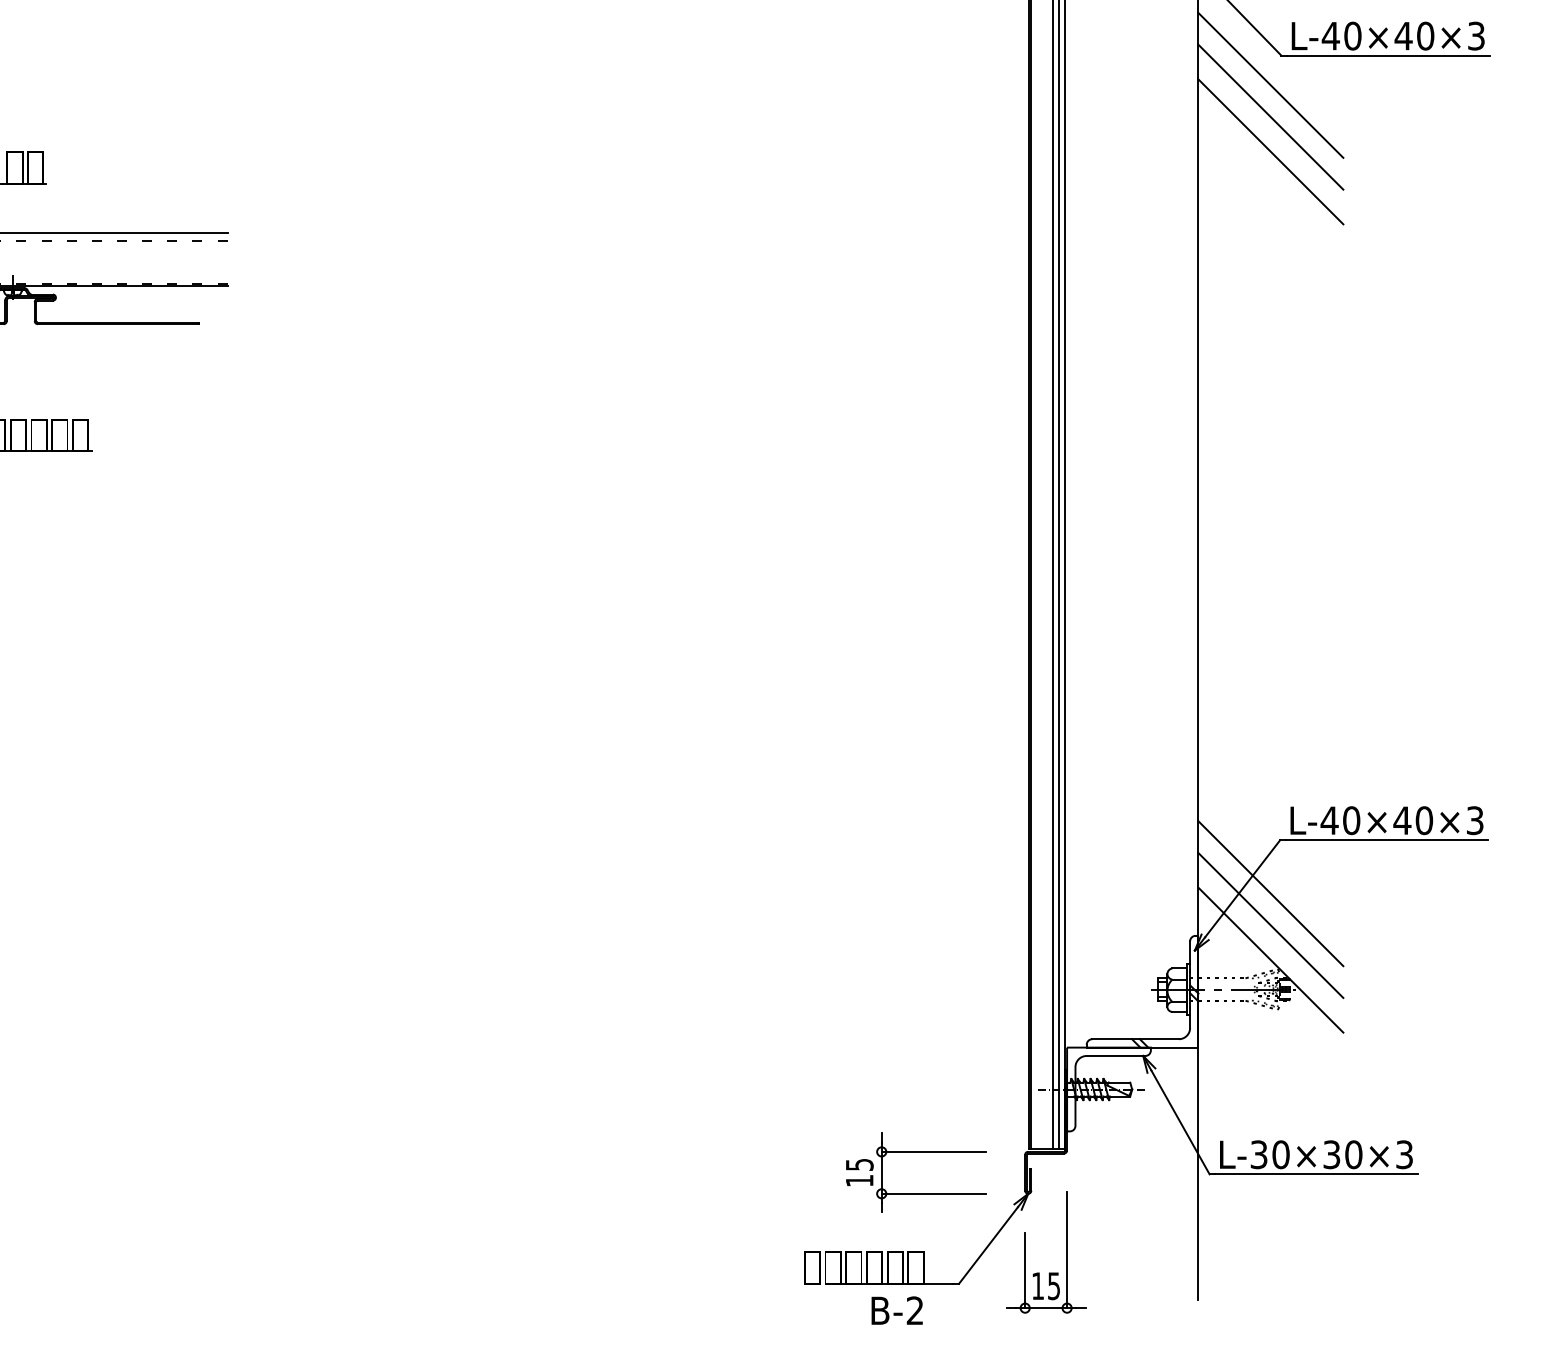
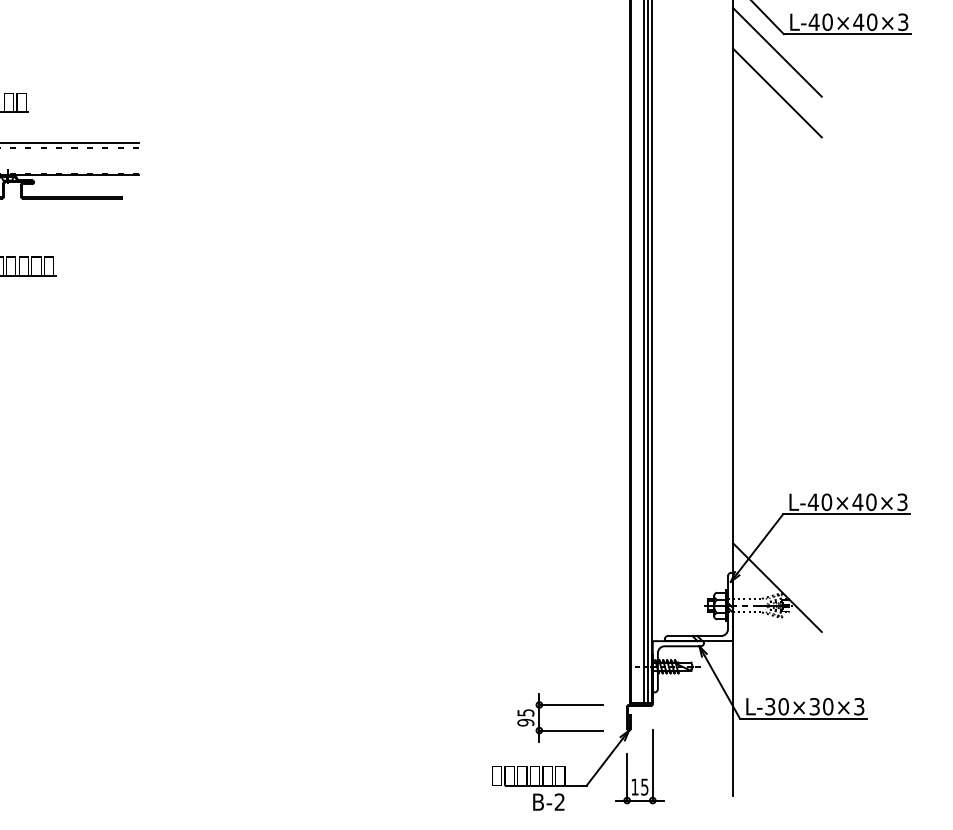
line: (1270, 116) -> (777, 71), removed
line: (1270, 892) -> (777, 546), removed
line: (1270, 925) -> (777, 566), removed
text: (859, 1180) -> (525, 722), 15 -> 95

